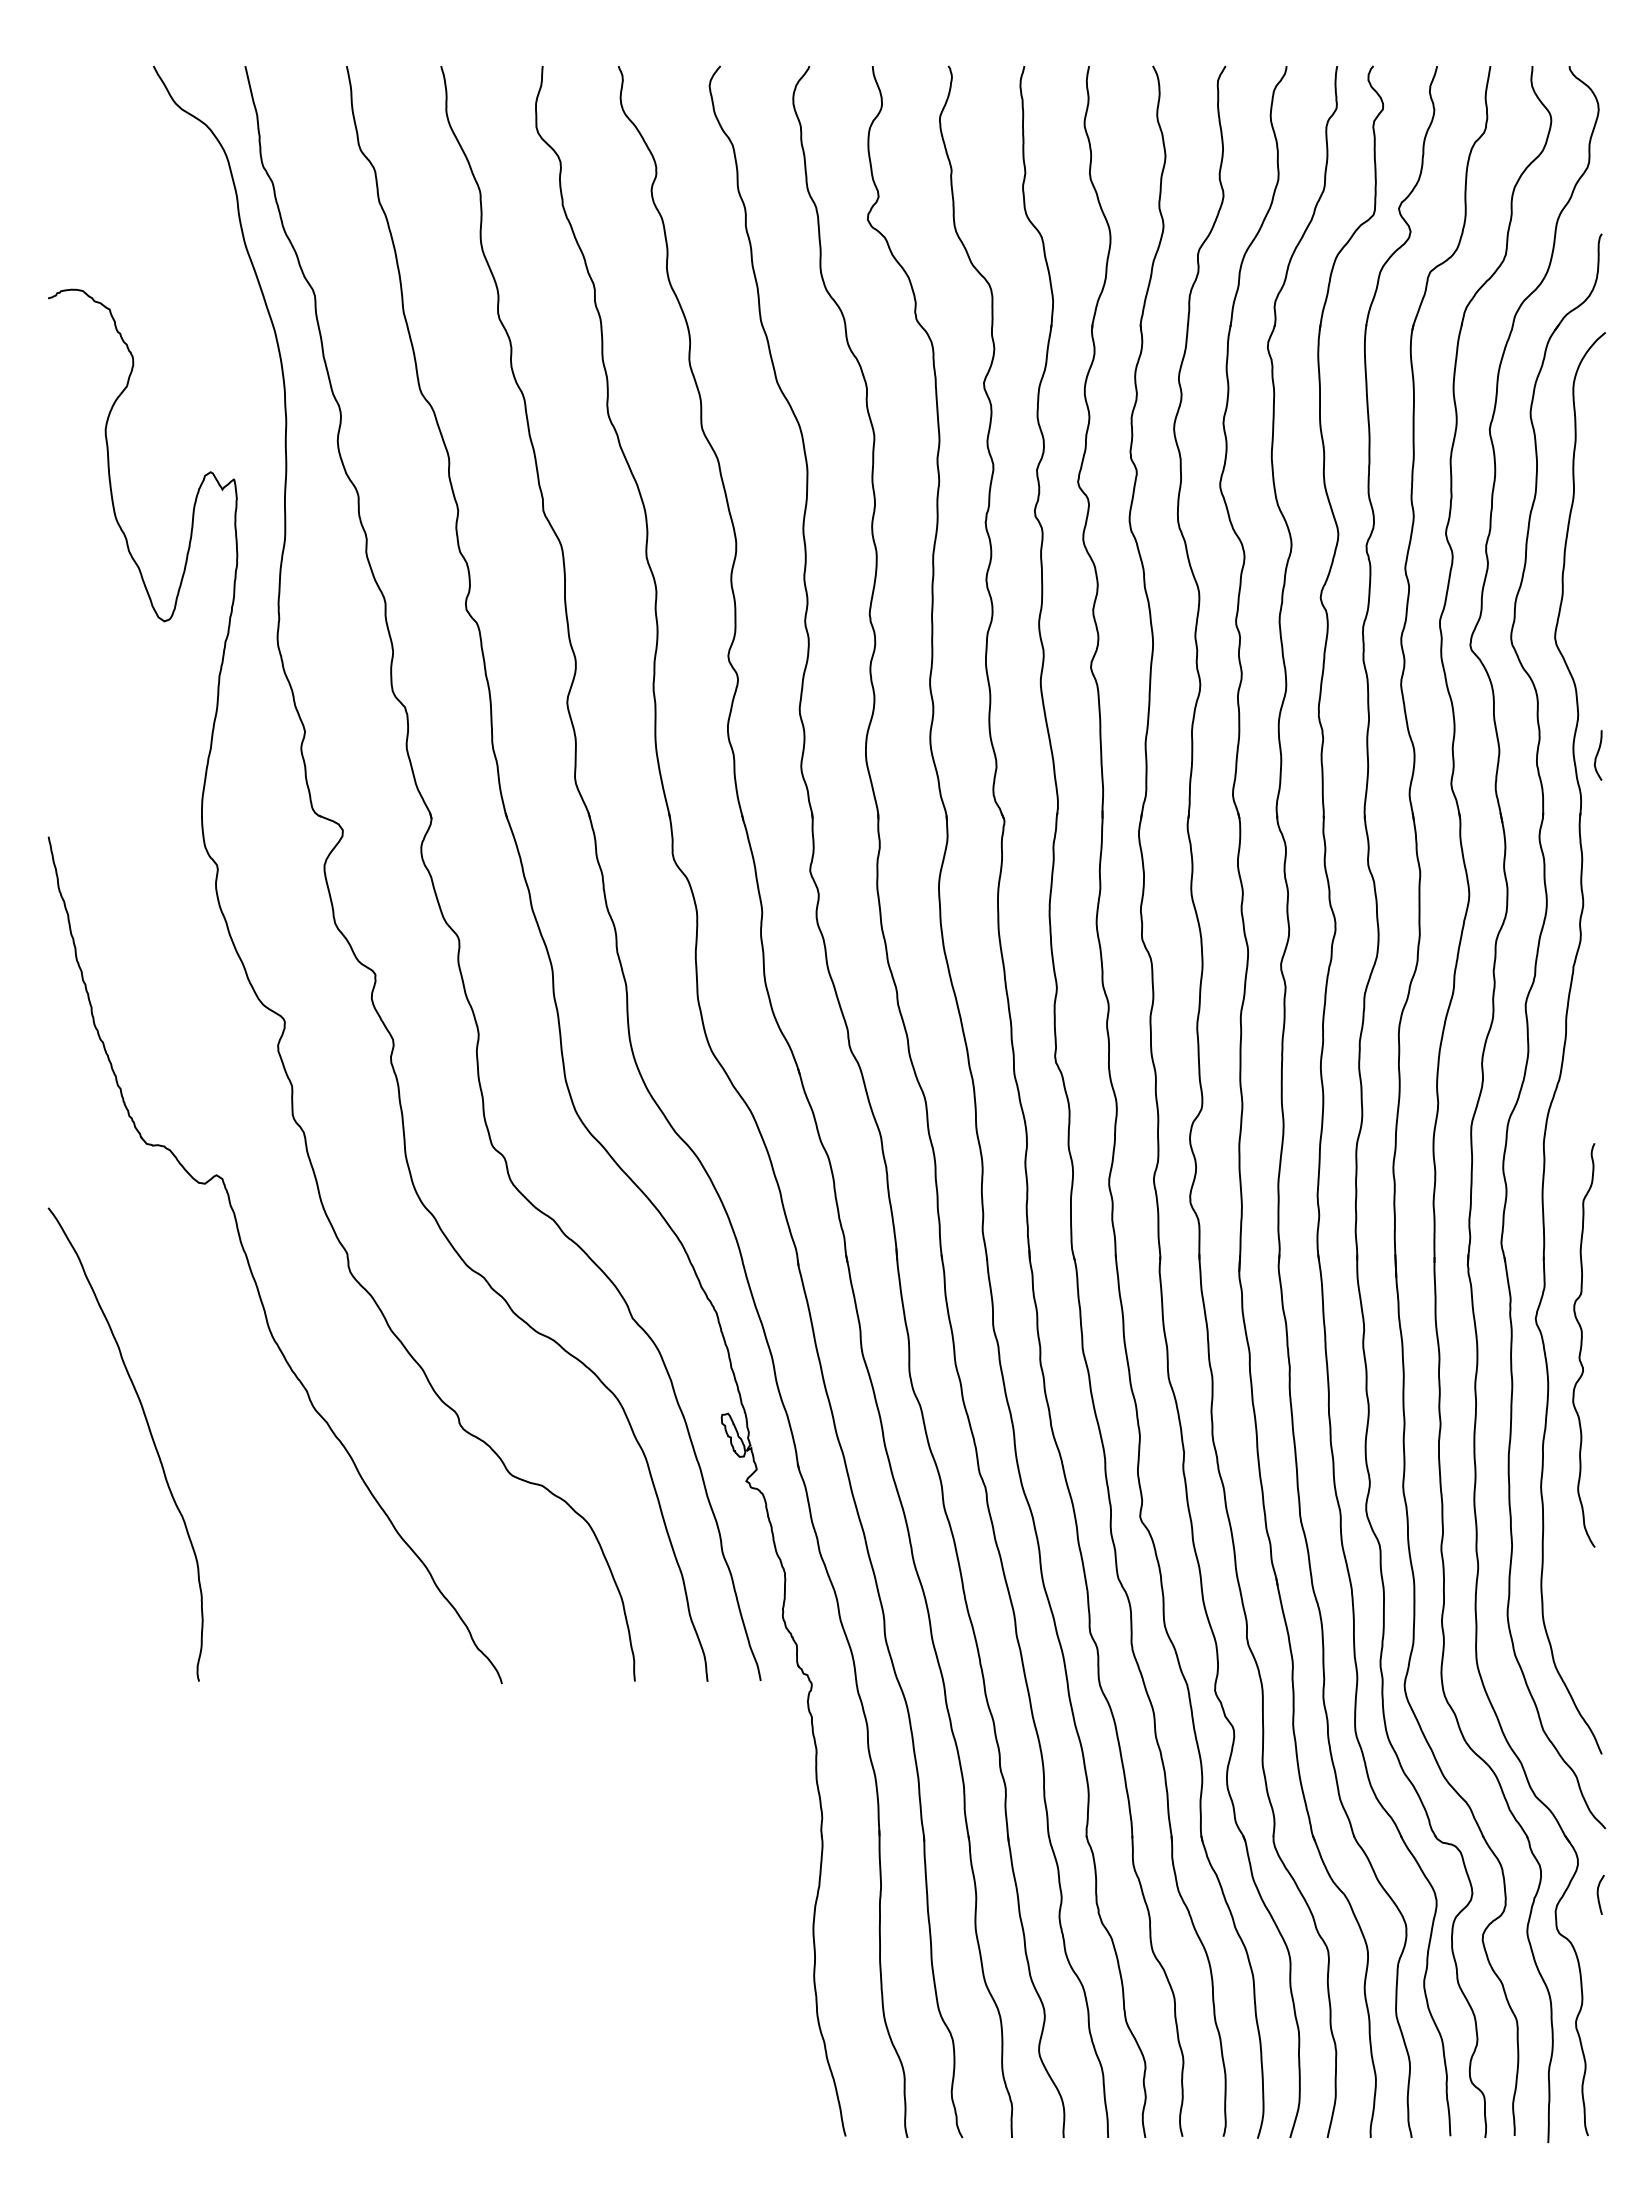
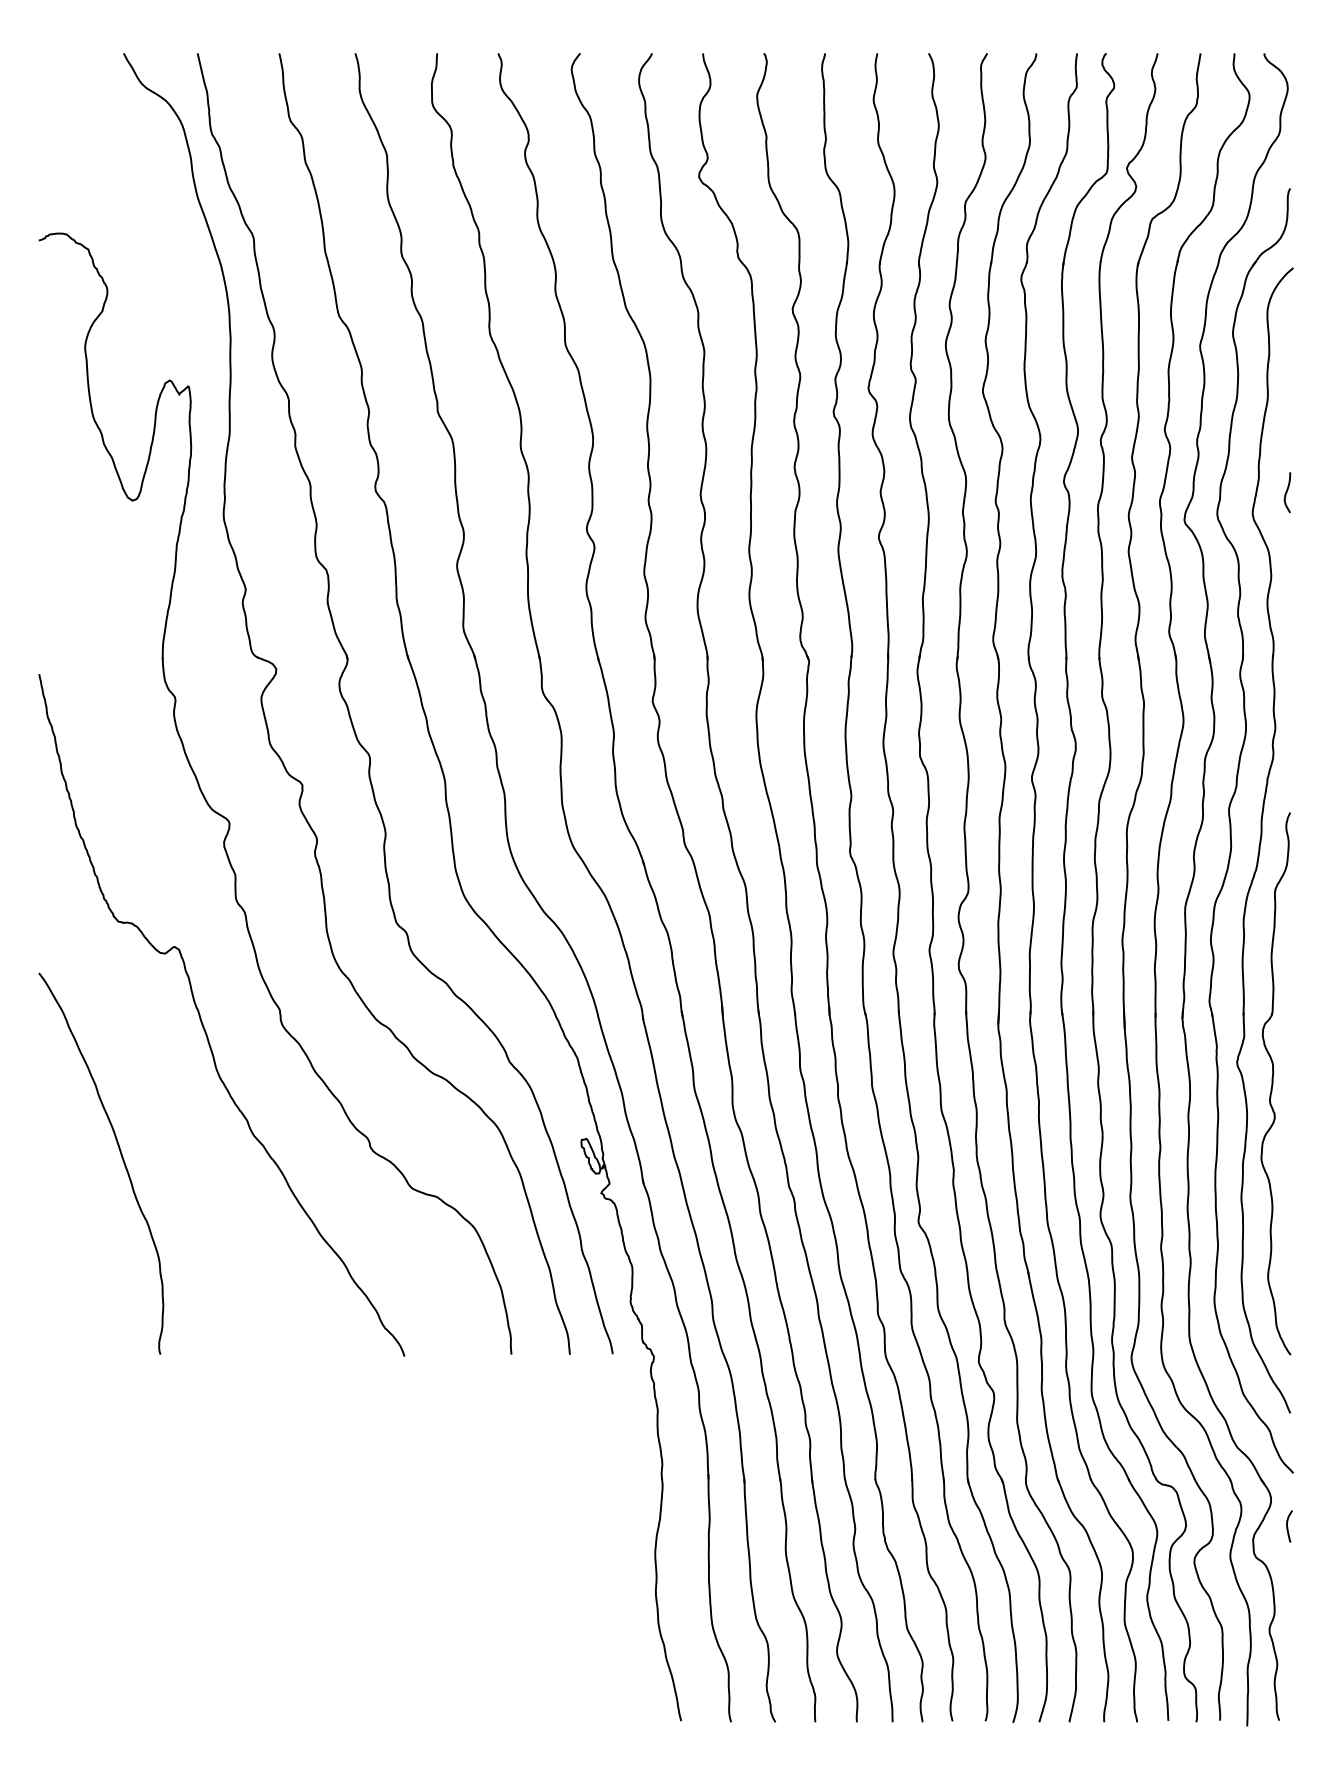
curve: (1597, 755) -> (1286, 492), moved
part: (1583, 1345) -> (1275, 1083), size x1.67

